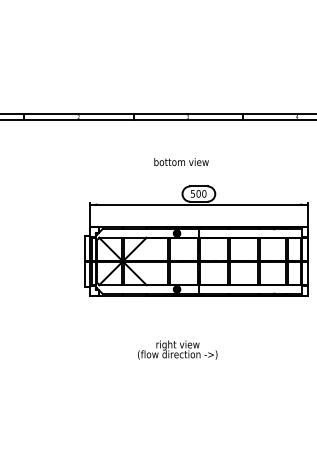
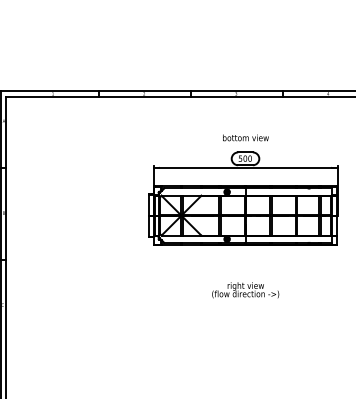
text: (181, 161) -> (245, 137), moved
text: (177, 350) -> (245, 290), moved

